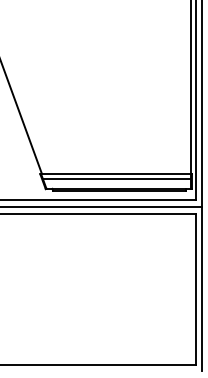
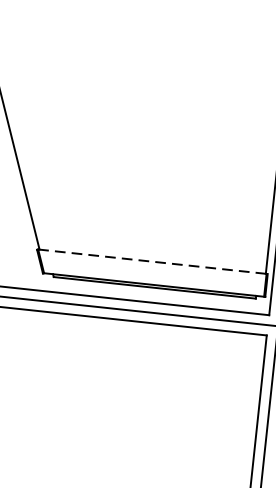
line: (116, 173) -> (153, 261), solid -> dashed
line: (117, 179) -> (153, 270), removed

